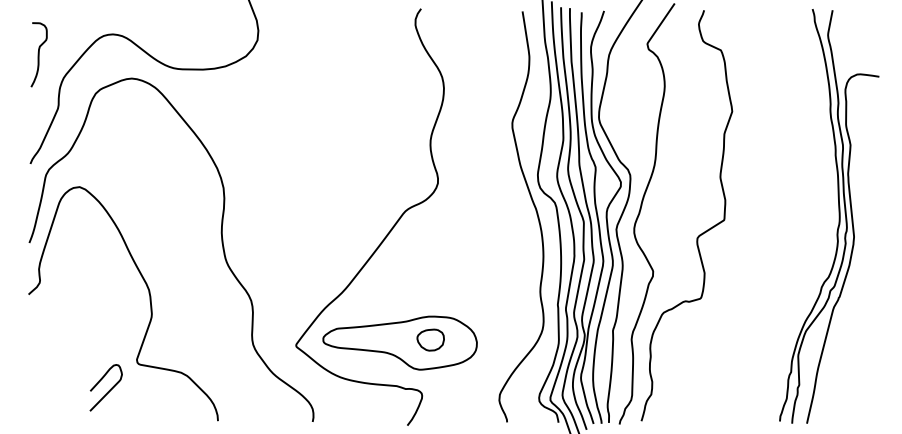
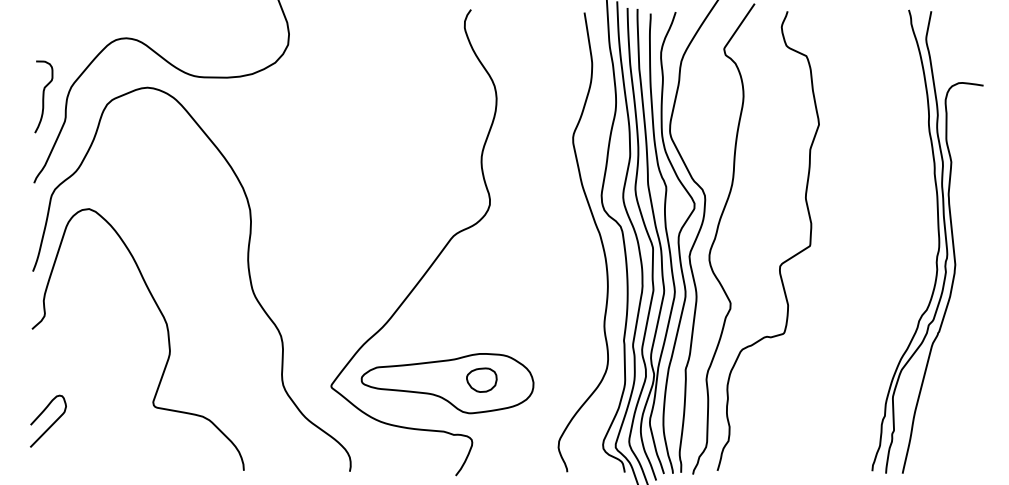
curve: (38, 54) -> (43, 96), moved
curve: (108, 390) -> (50, 424), moved

